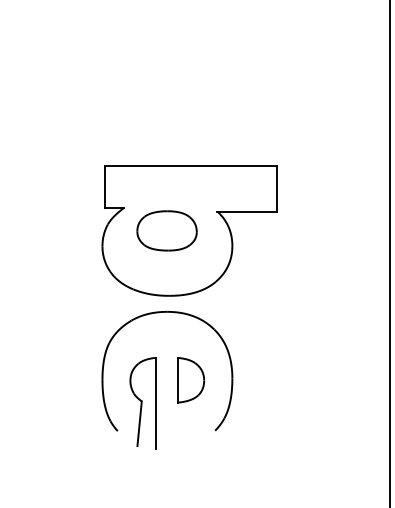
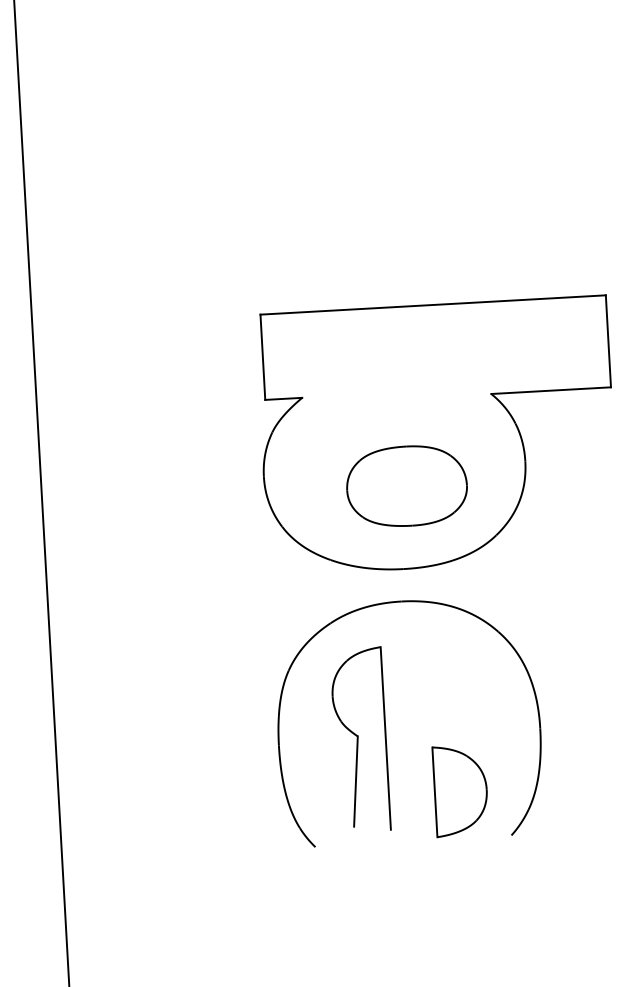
part: (166, 230) -> (405, 485), moved
part: (191, 380) -> (461, 791), moved
part: (142, 403) -> (359, 740), moved

